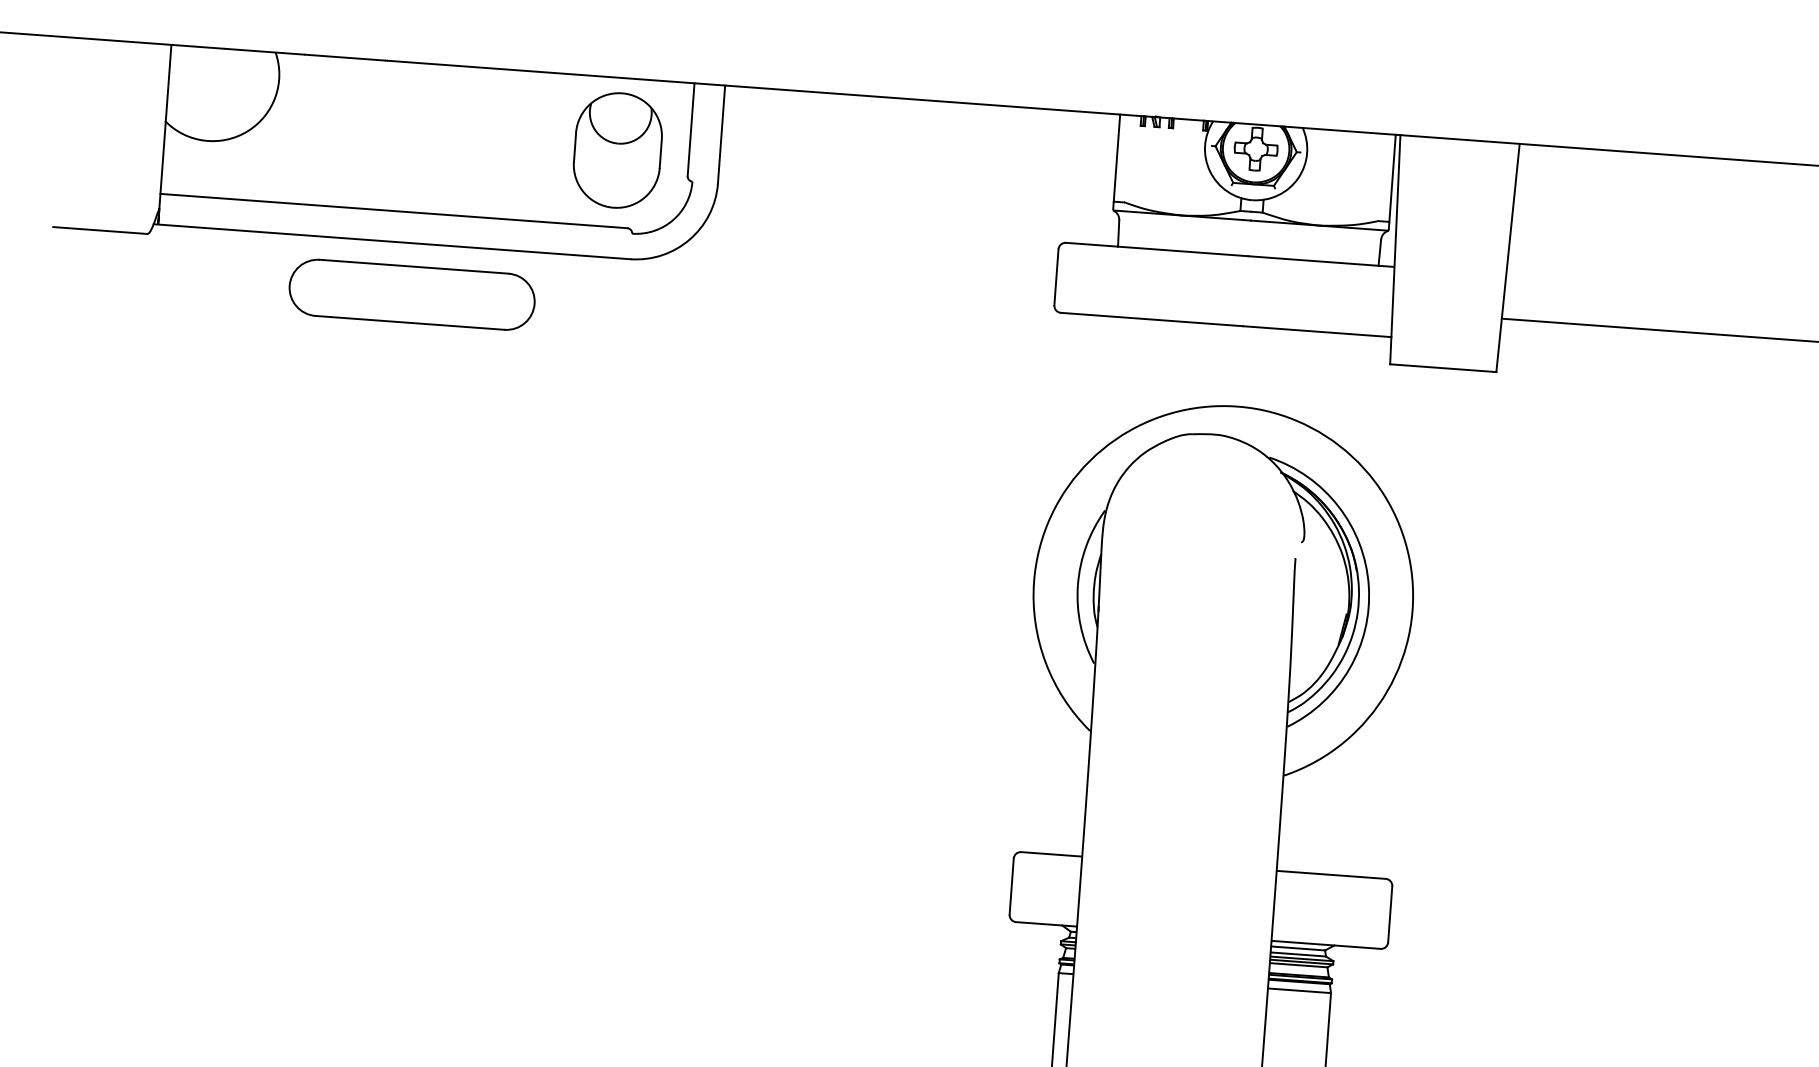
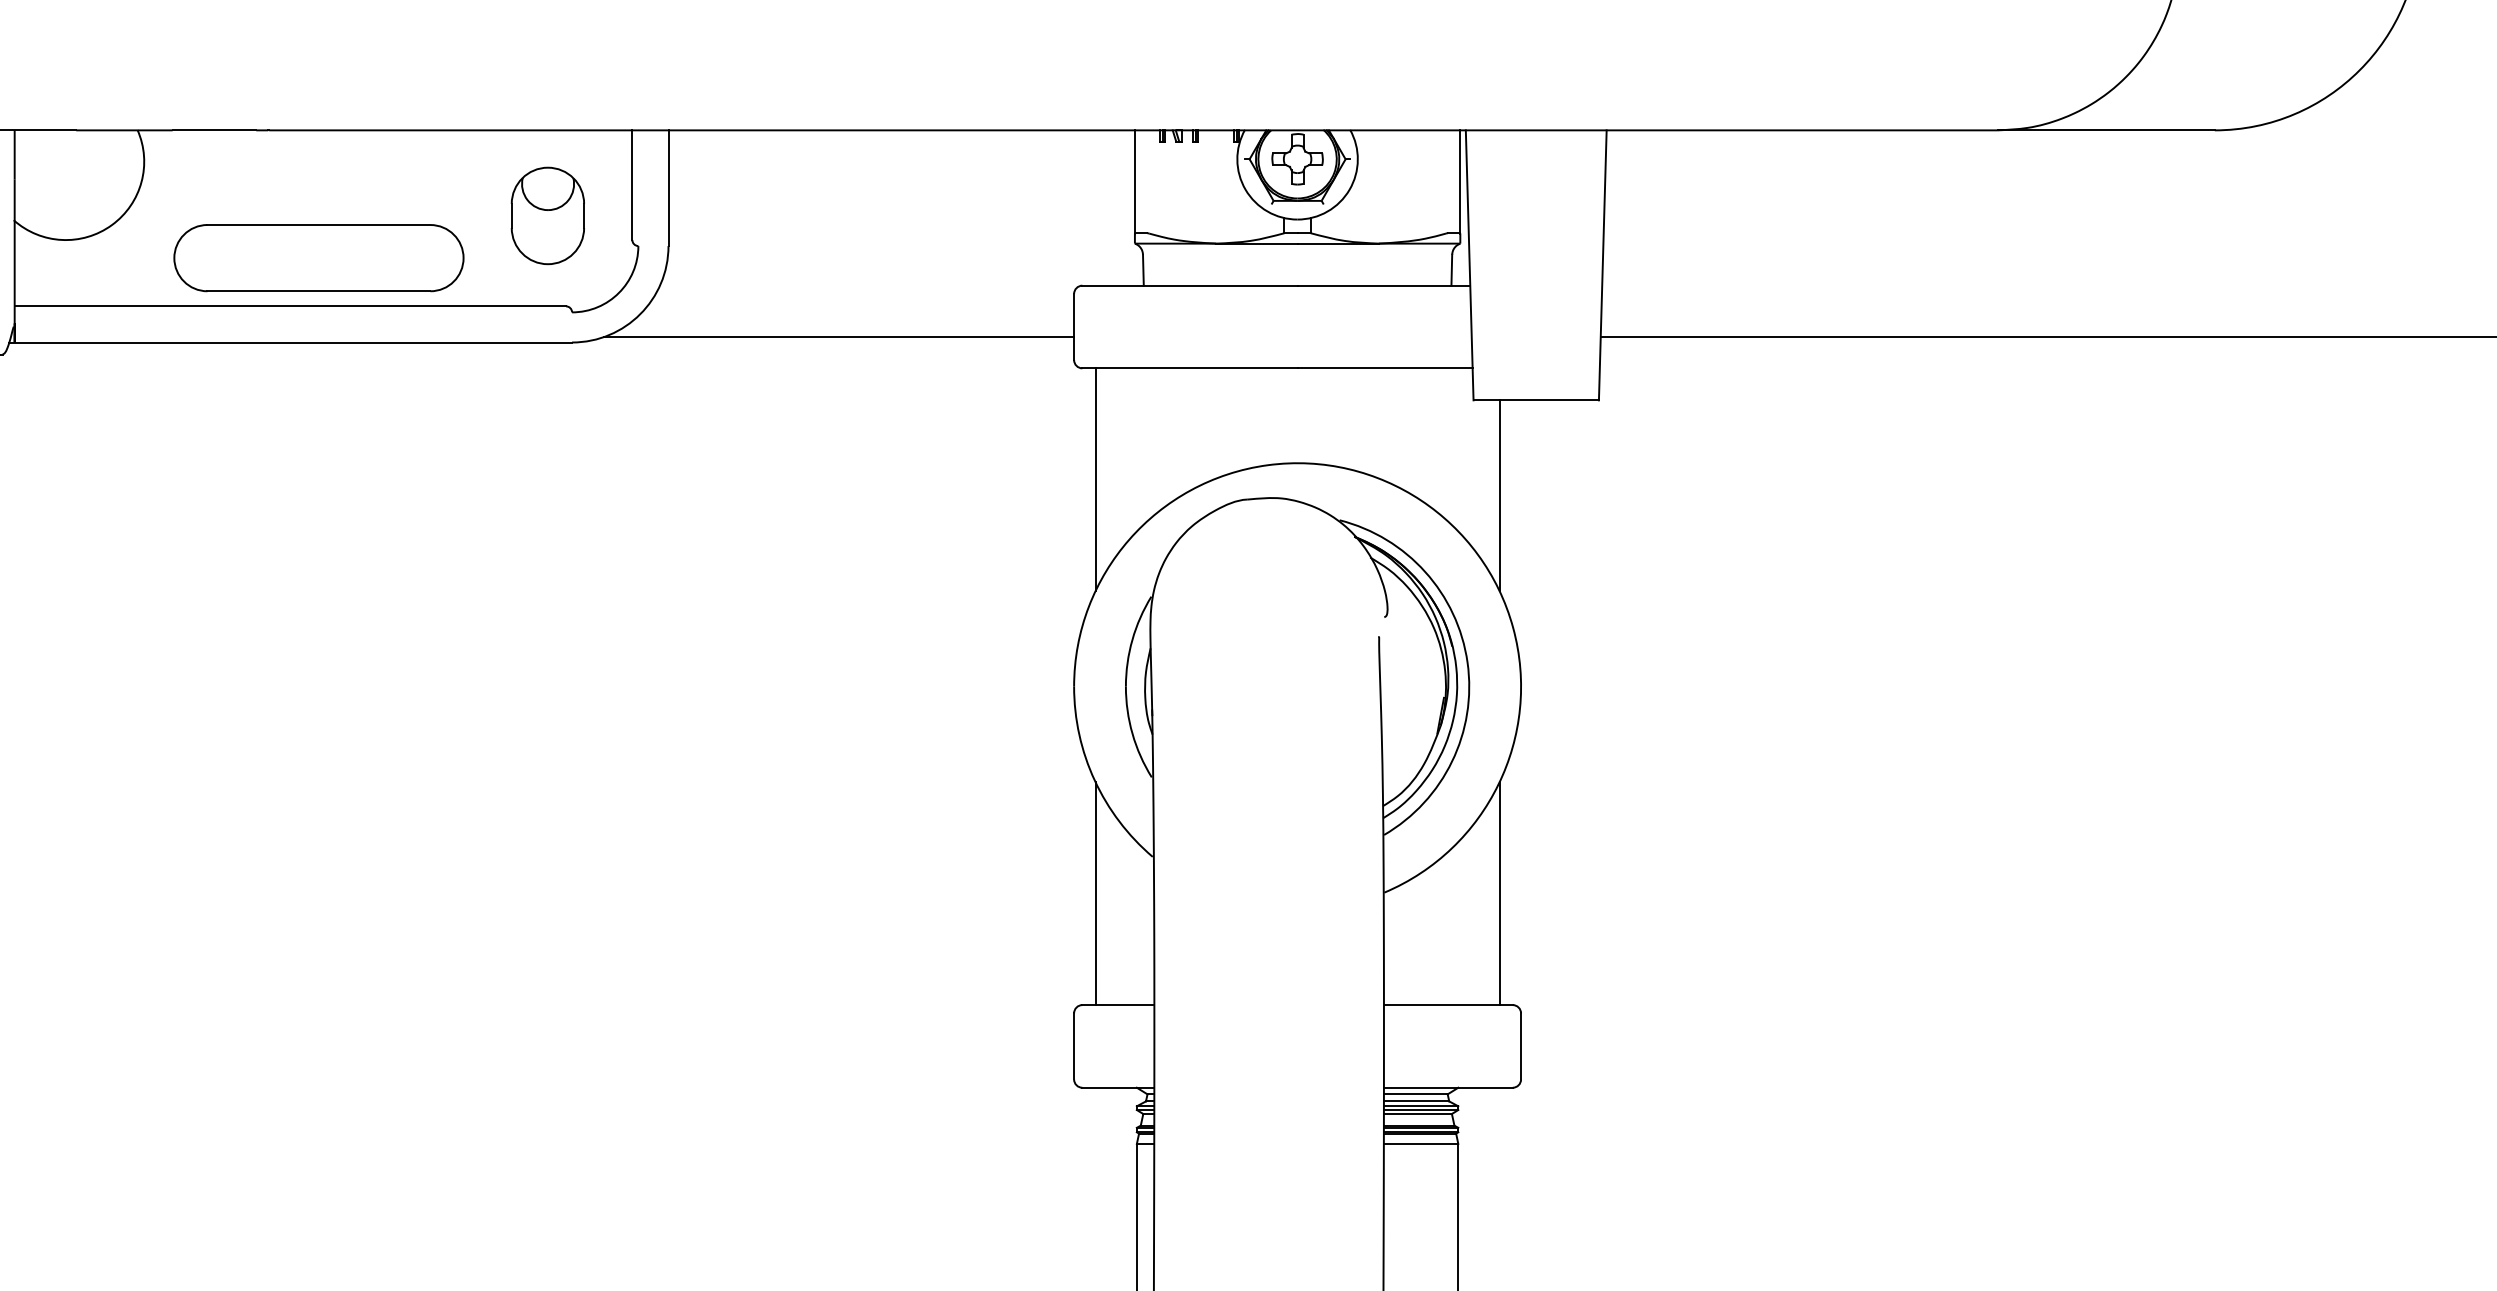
part: (617, 150) -> (547, 215), size x0.71
line: (856, 271) -> (838, 337), added
part: (411, 295) -> (318, 258), moved
line: (1065, 407) -> (1095, 479), added
line: (1406, 446) -> (1499, 495), added
line: (1039, 758) -> (1095, 893), added
line: (1381, 783) -> (1499, 893), added

